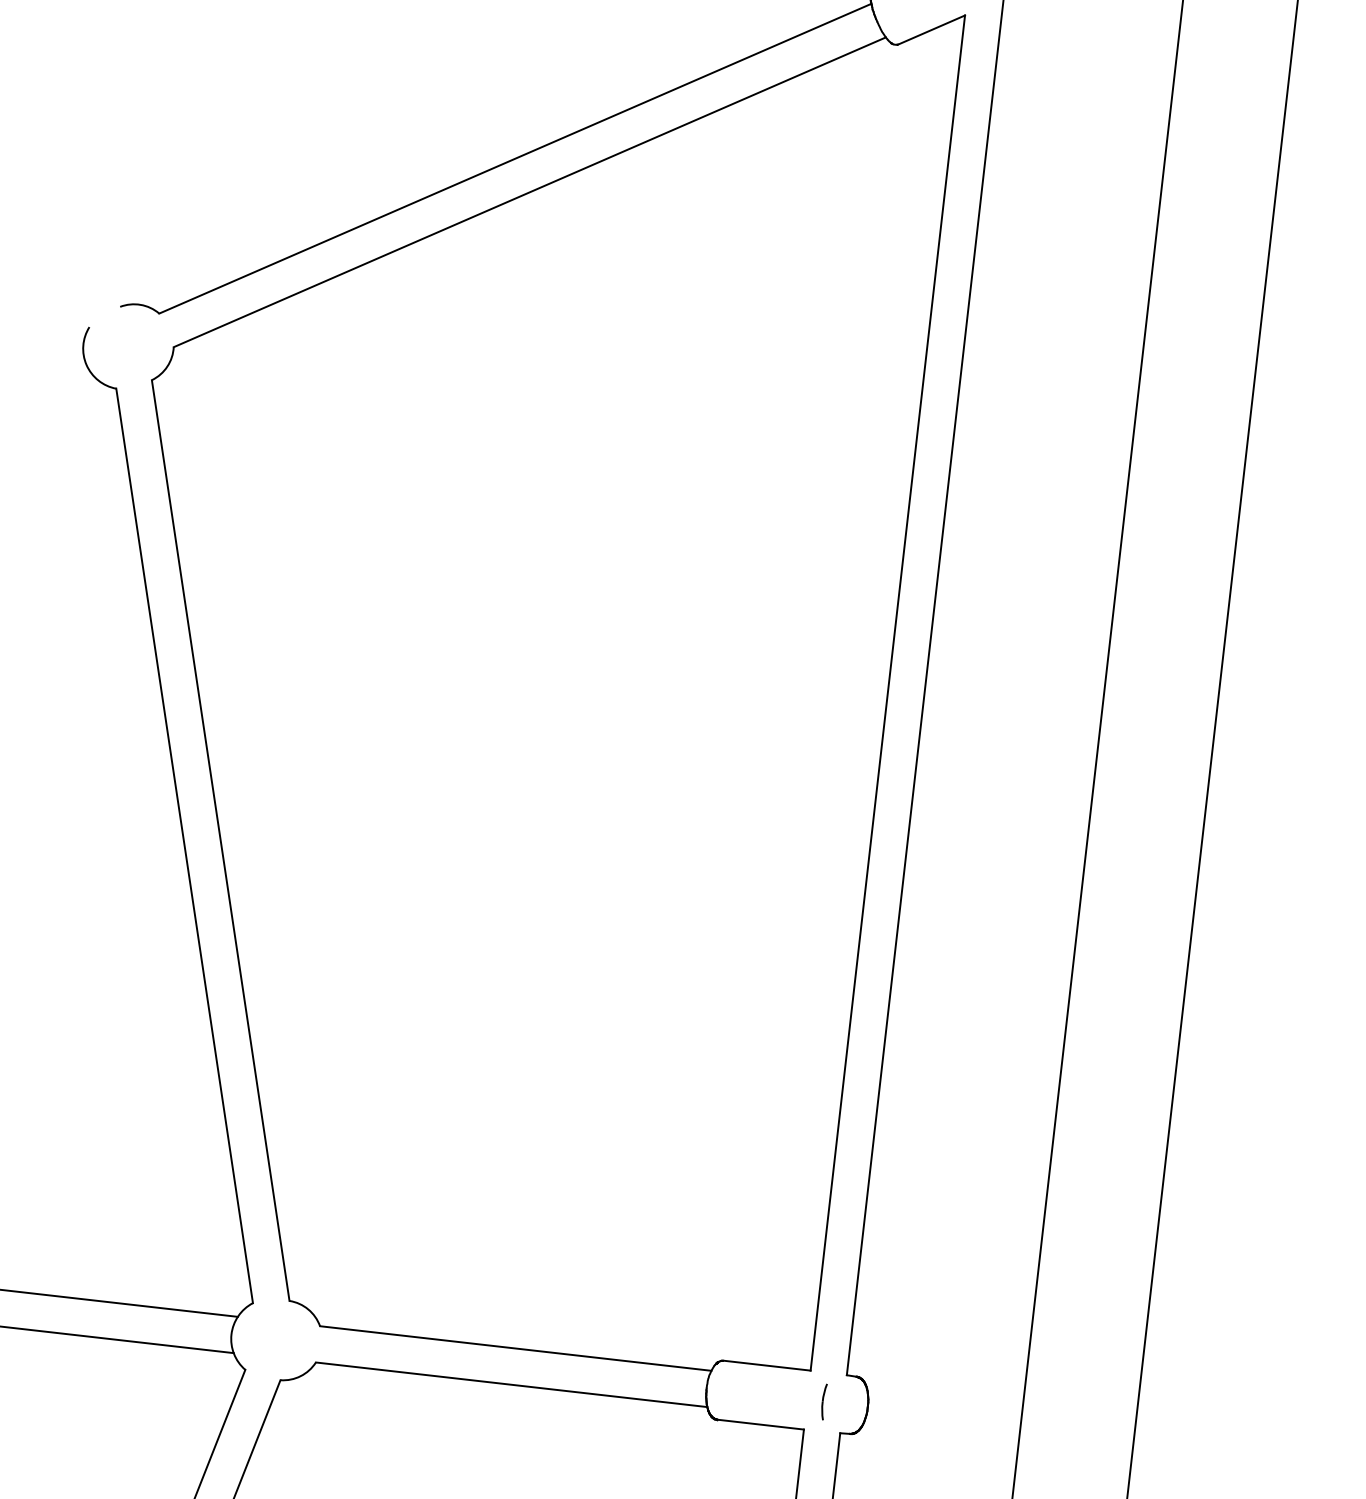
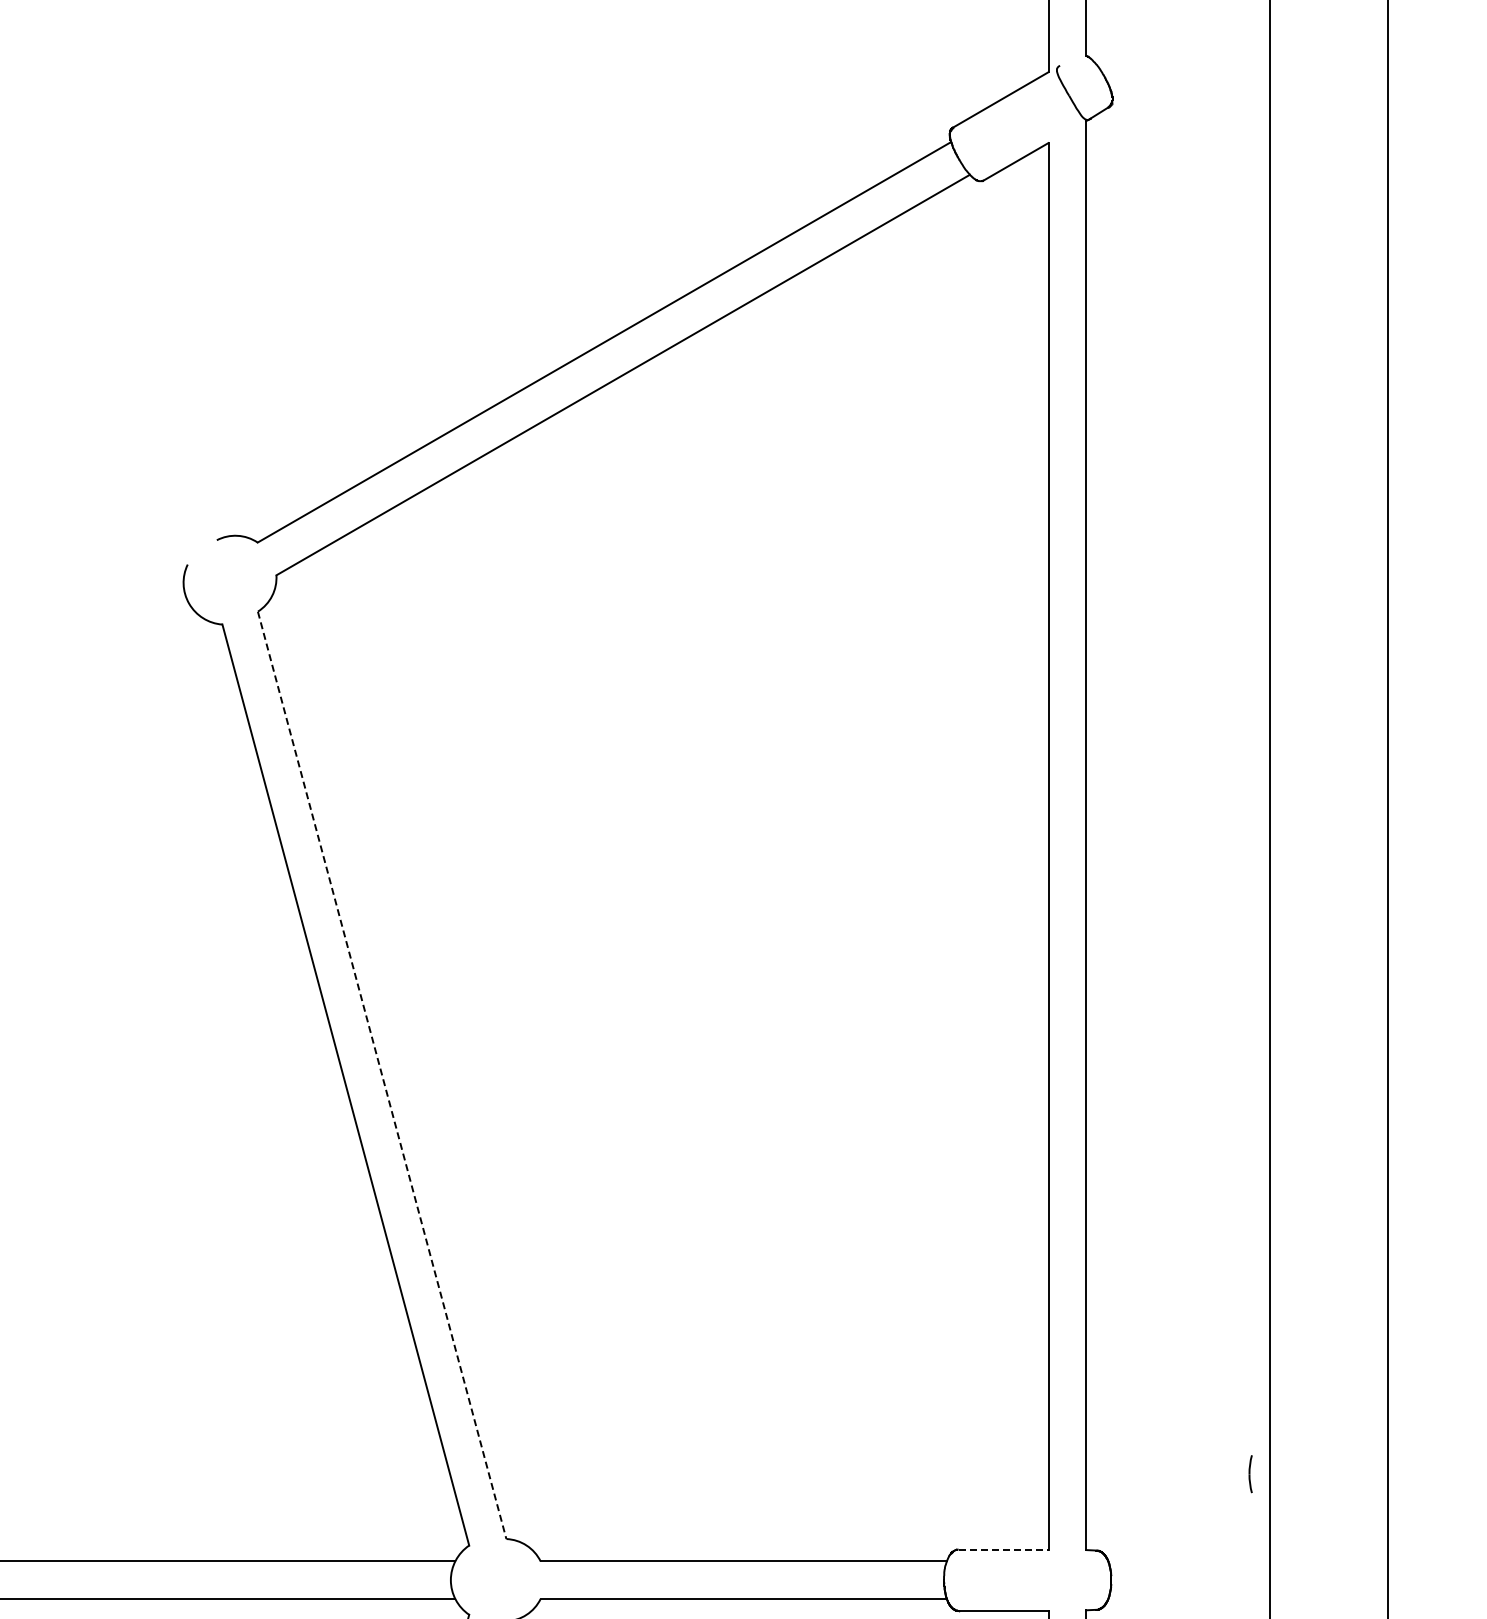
line: (221, 840) -> (382, 1075), solid -> dashed
line: (767, 1365) -> (1003, 1549), solid -> dashed
part: (823, 1402) -> (1250, 1474), moved

